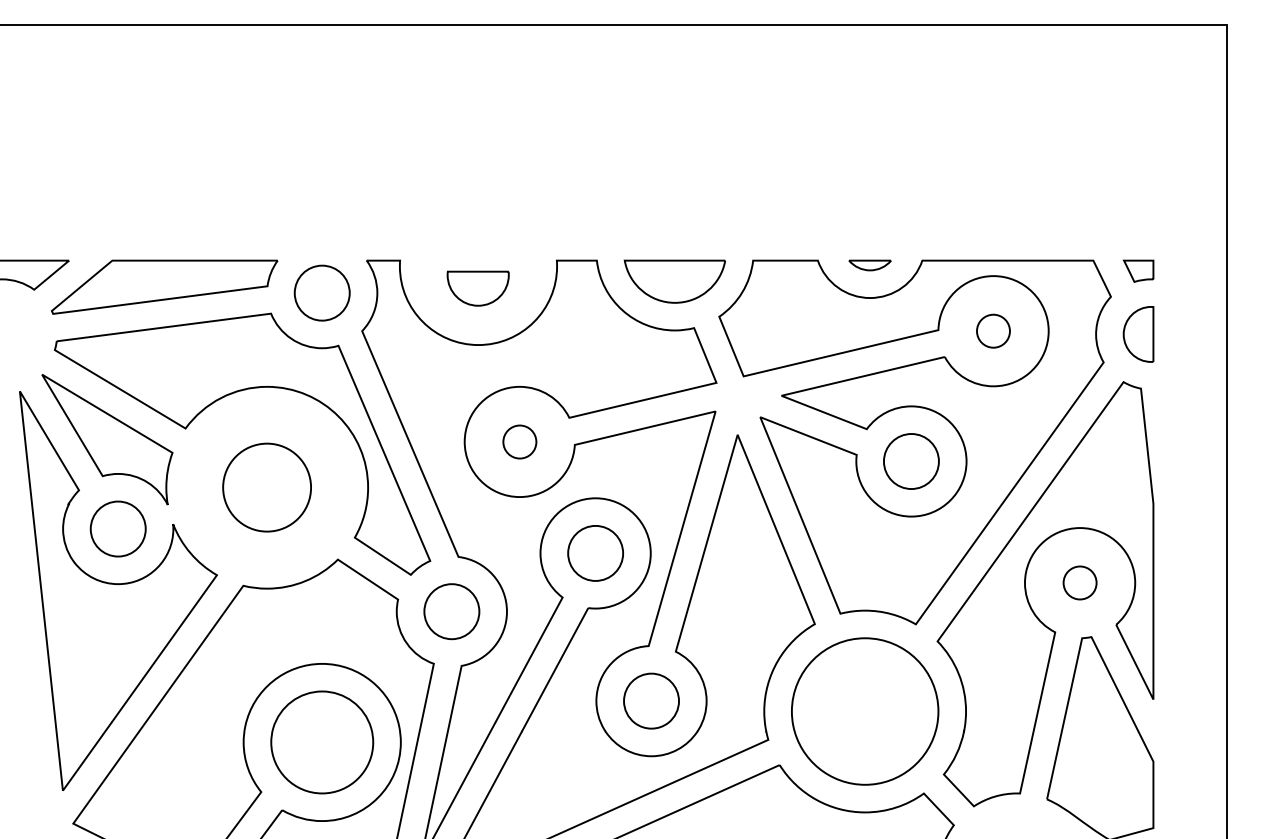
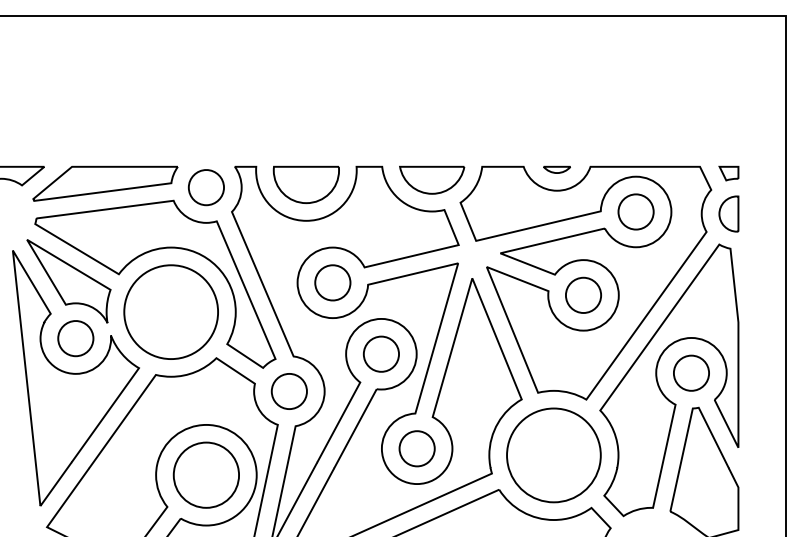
part: (477, 288) -> (305, 184), size x1.67
part: (992, 330) -> (635, 211), size x1.67
part: (519, 441) -> (332, 282), size x1.67
part: (266, 486) -> (170, 311), size x1.67
part: (1080, 581) -> (691, 372), size x1.67

